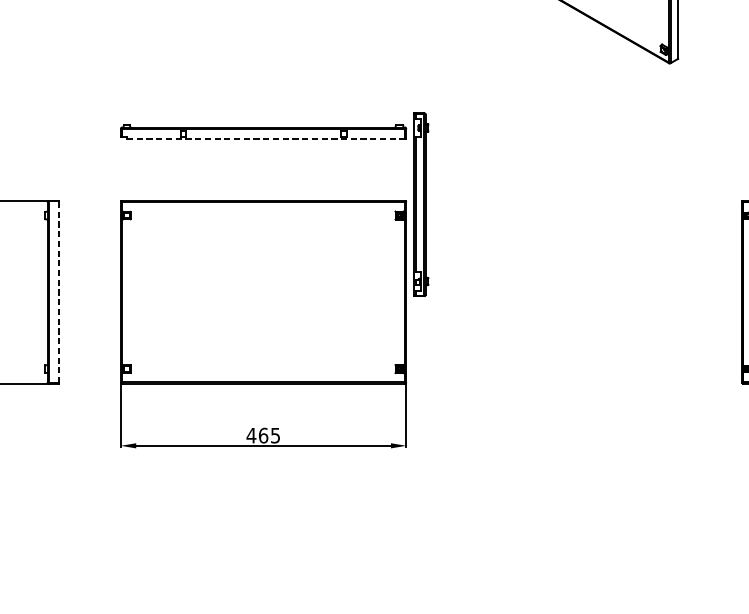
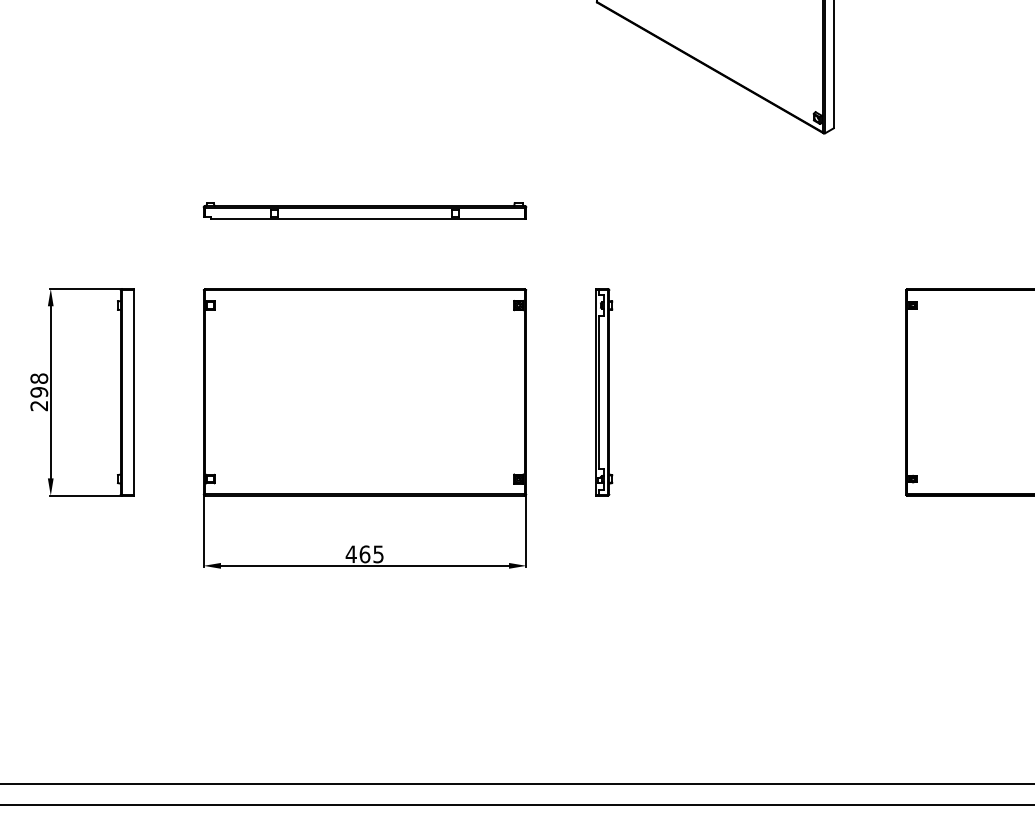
line: (266, 139) -> (368, 219), dashed -> solid
part: (421, 204) -> (604, 392), moved
line: (59, 292) -> (134, 392), dashed -> solid

